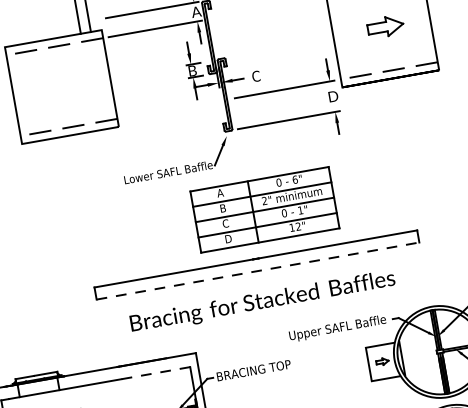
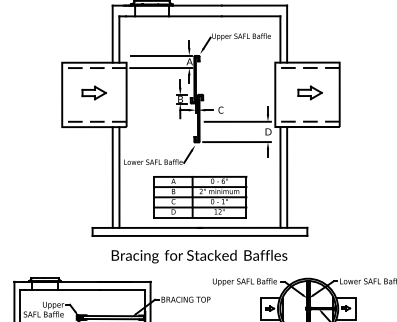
part: (59, 83) -> (93, 92), added
line: (374, 160) -> (287, 177), added
line: (363, 161) -> (280, 177), added
line: (121, 204) -> (119, 177), added
line: (111, 206) -> (112, 177), added
part: (265, 210) -> (200, 197), moved
line: (258, 270) -> (200, 235), dashed -> solid
line: (155, 373) -> (122, 290), dashed -> solid

